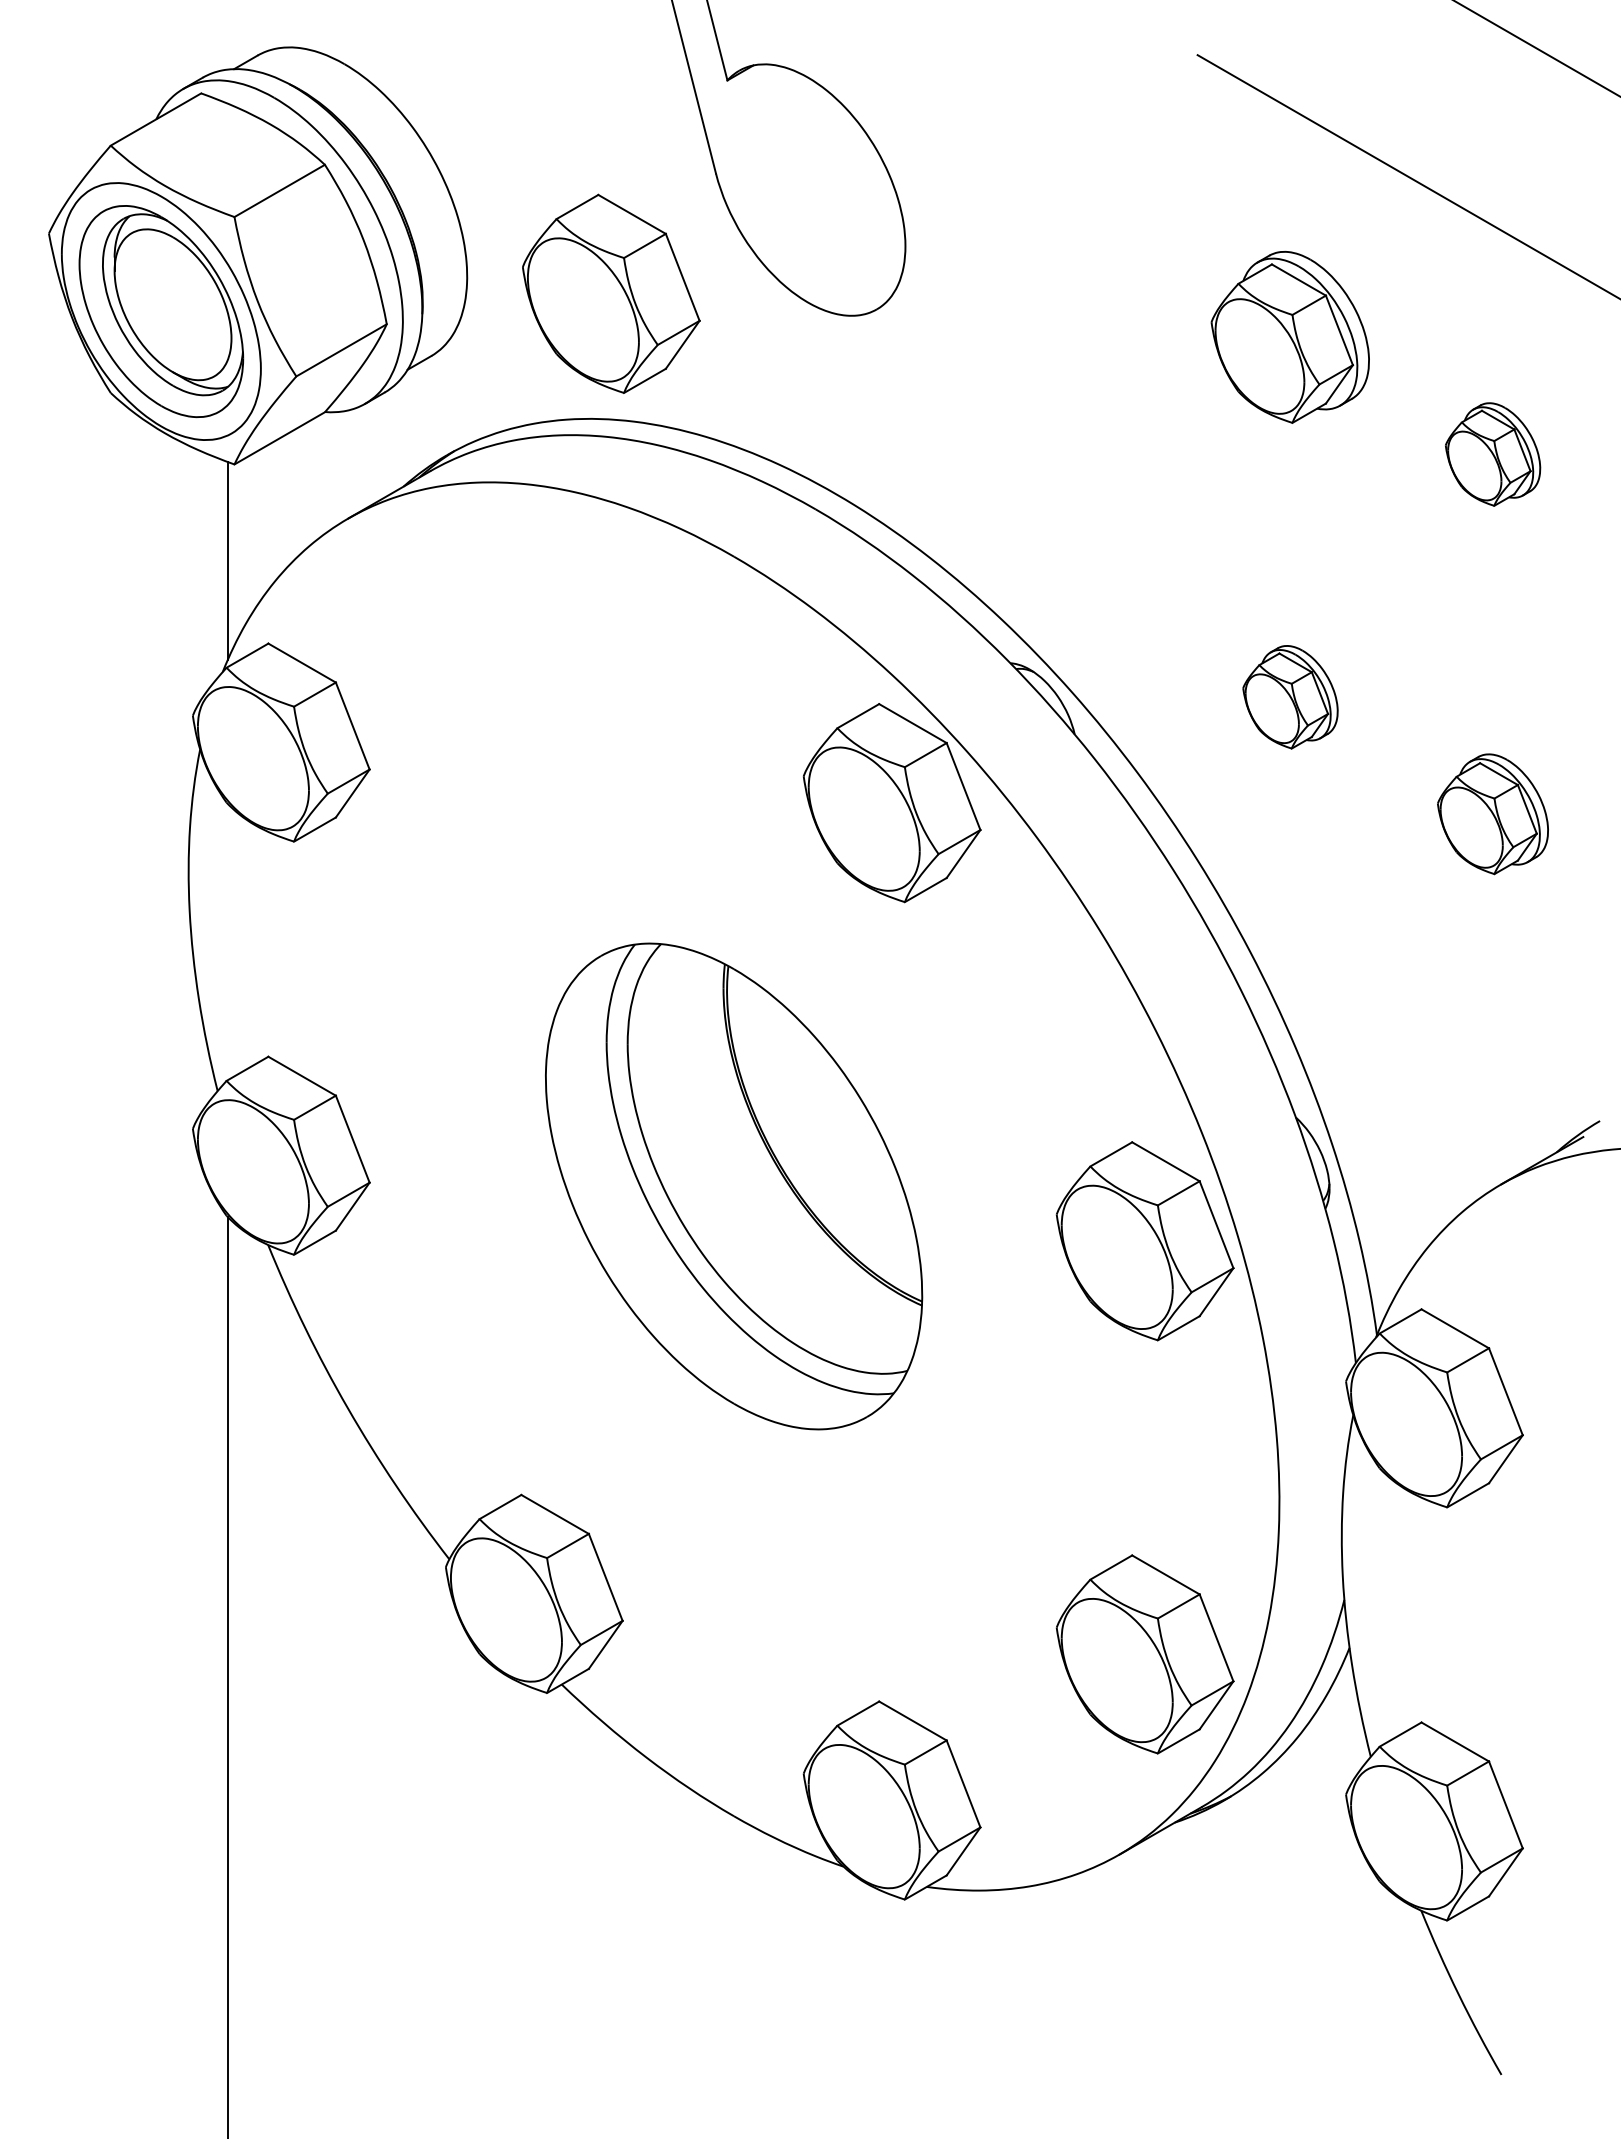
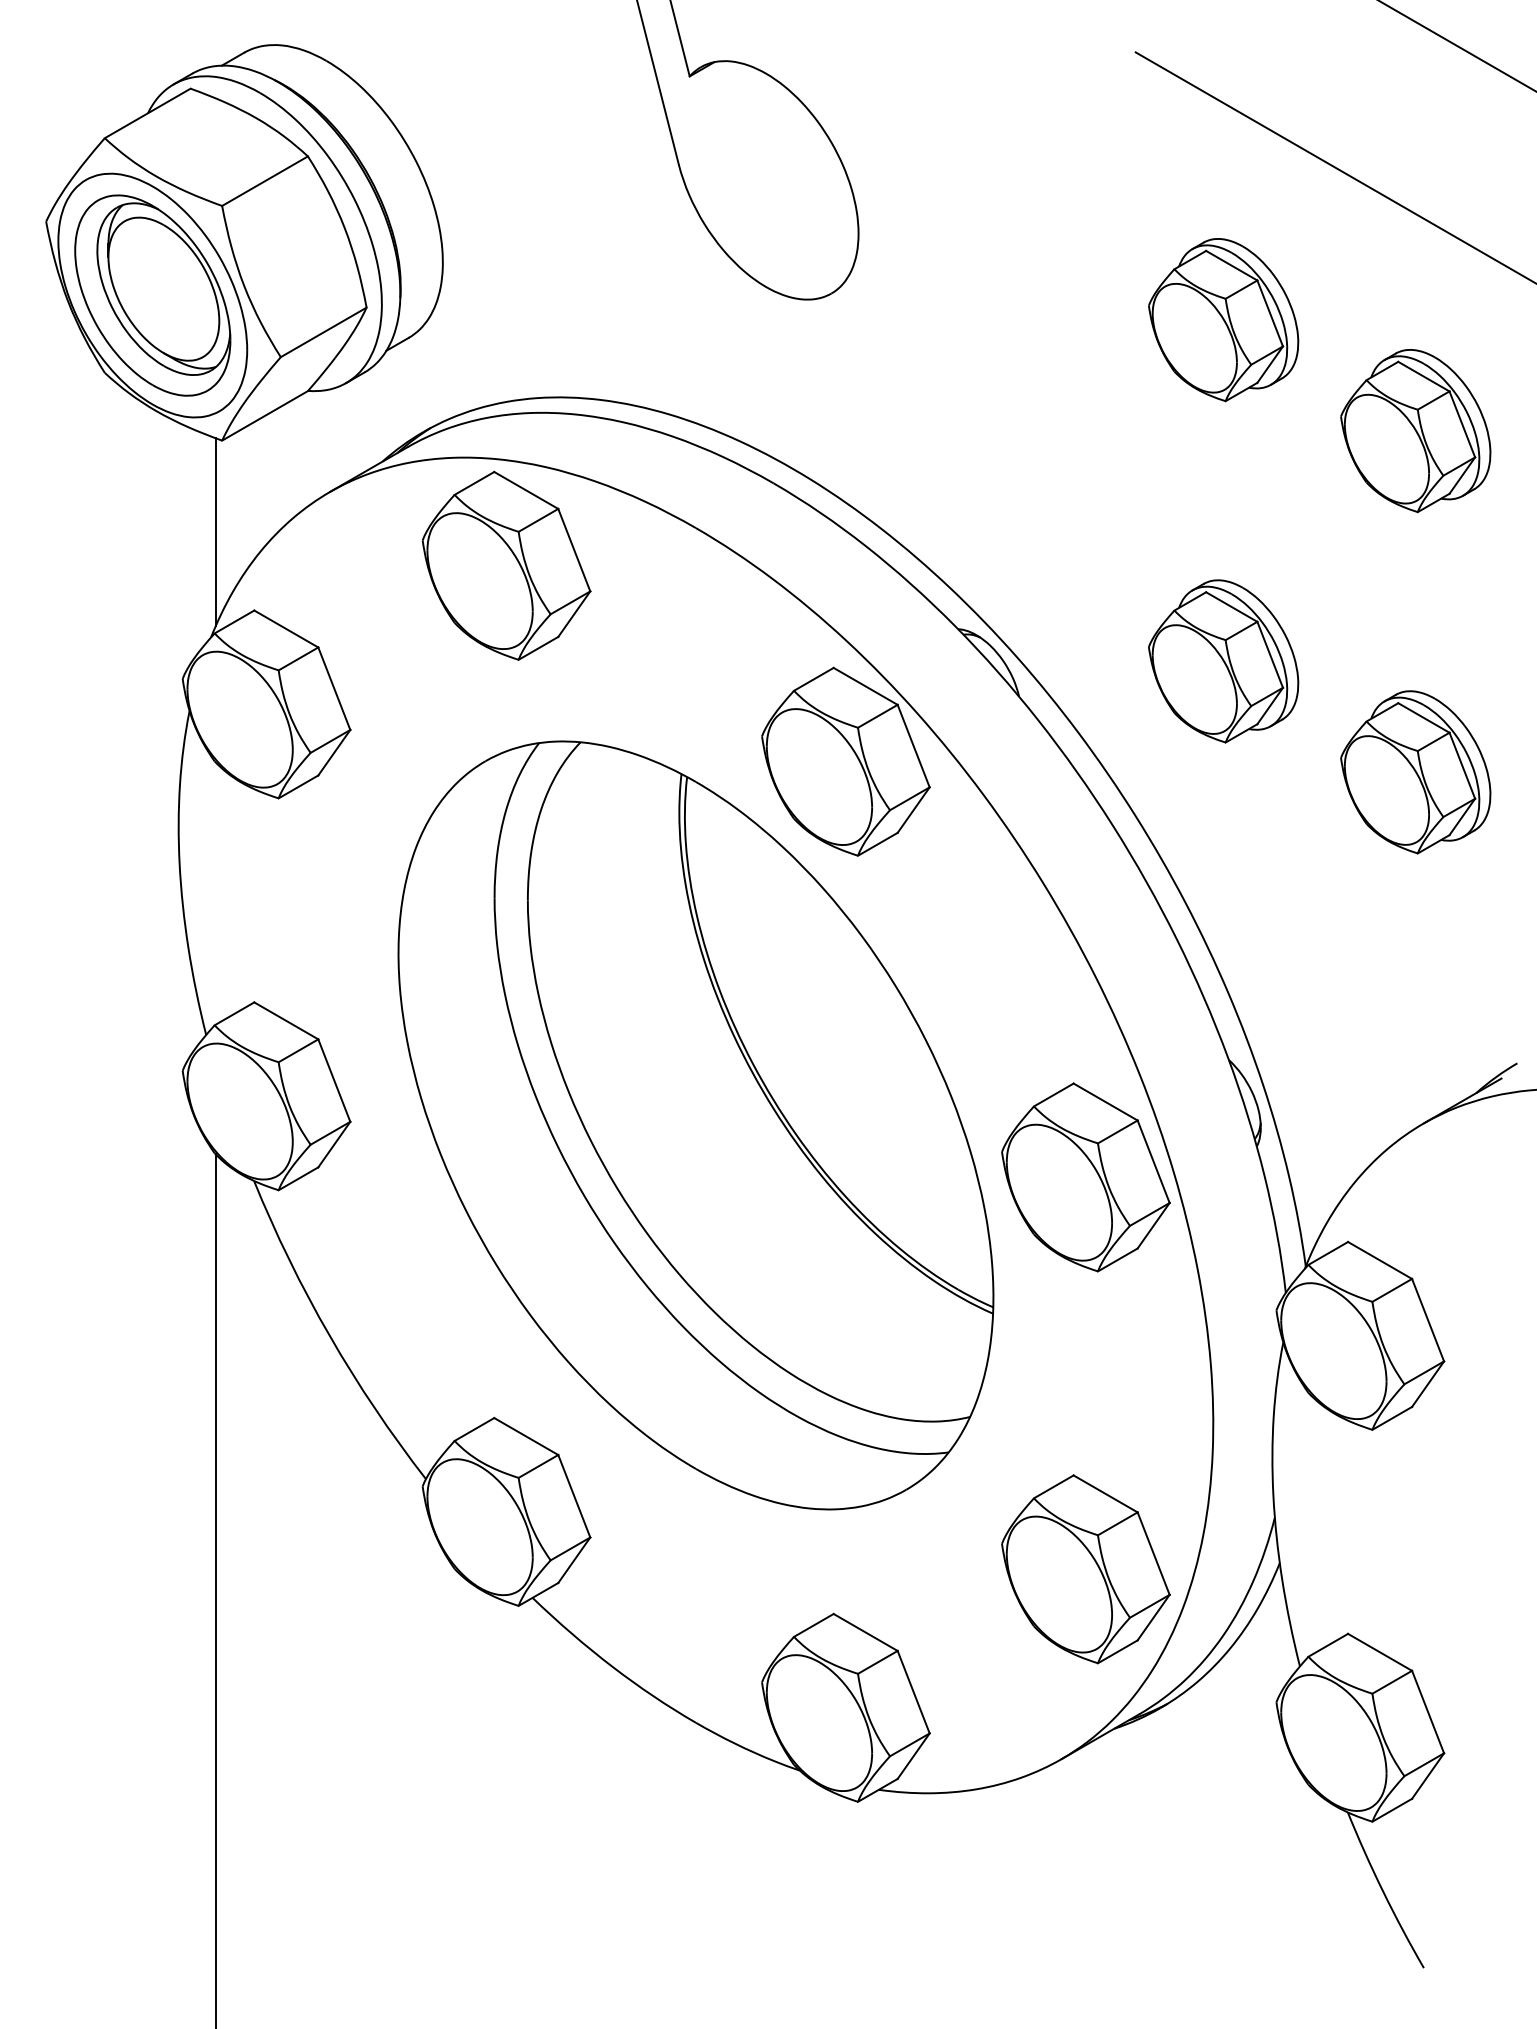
part: (611, 293) -> (506, 565), moved
part: (1492, 454) -> (1415, 431), size x1.67
part: (1290, 697) -> (1223, 661), size x1.67
part: (1492, 814) -> (1415, 772), size x1.43
part: (733, 1186) -> (695, 1125), size x1.67

